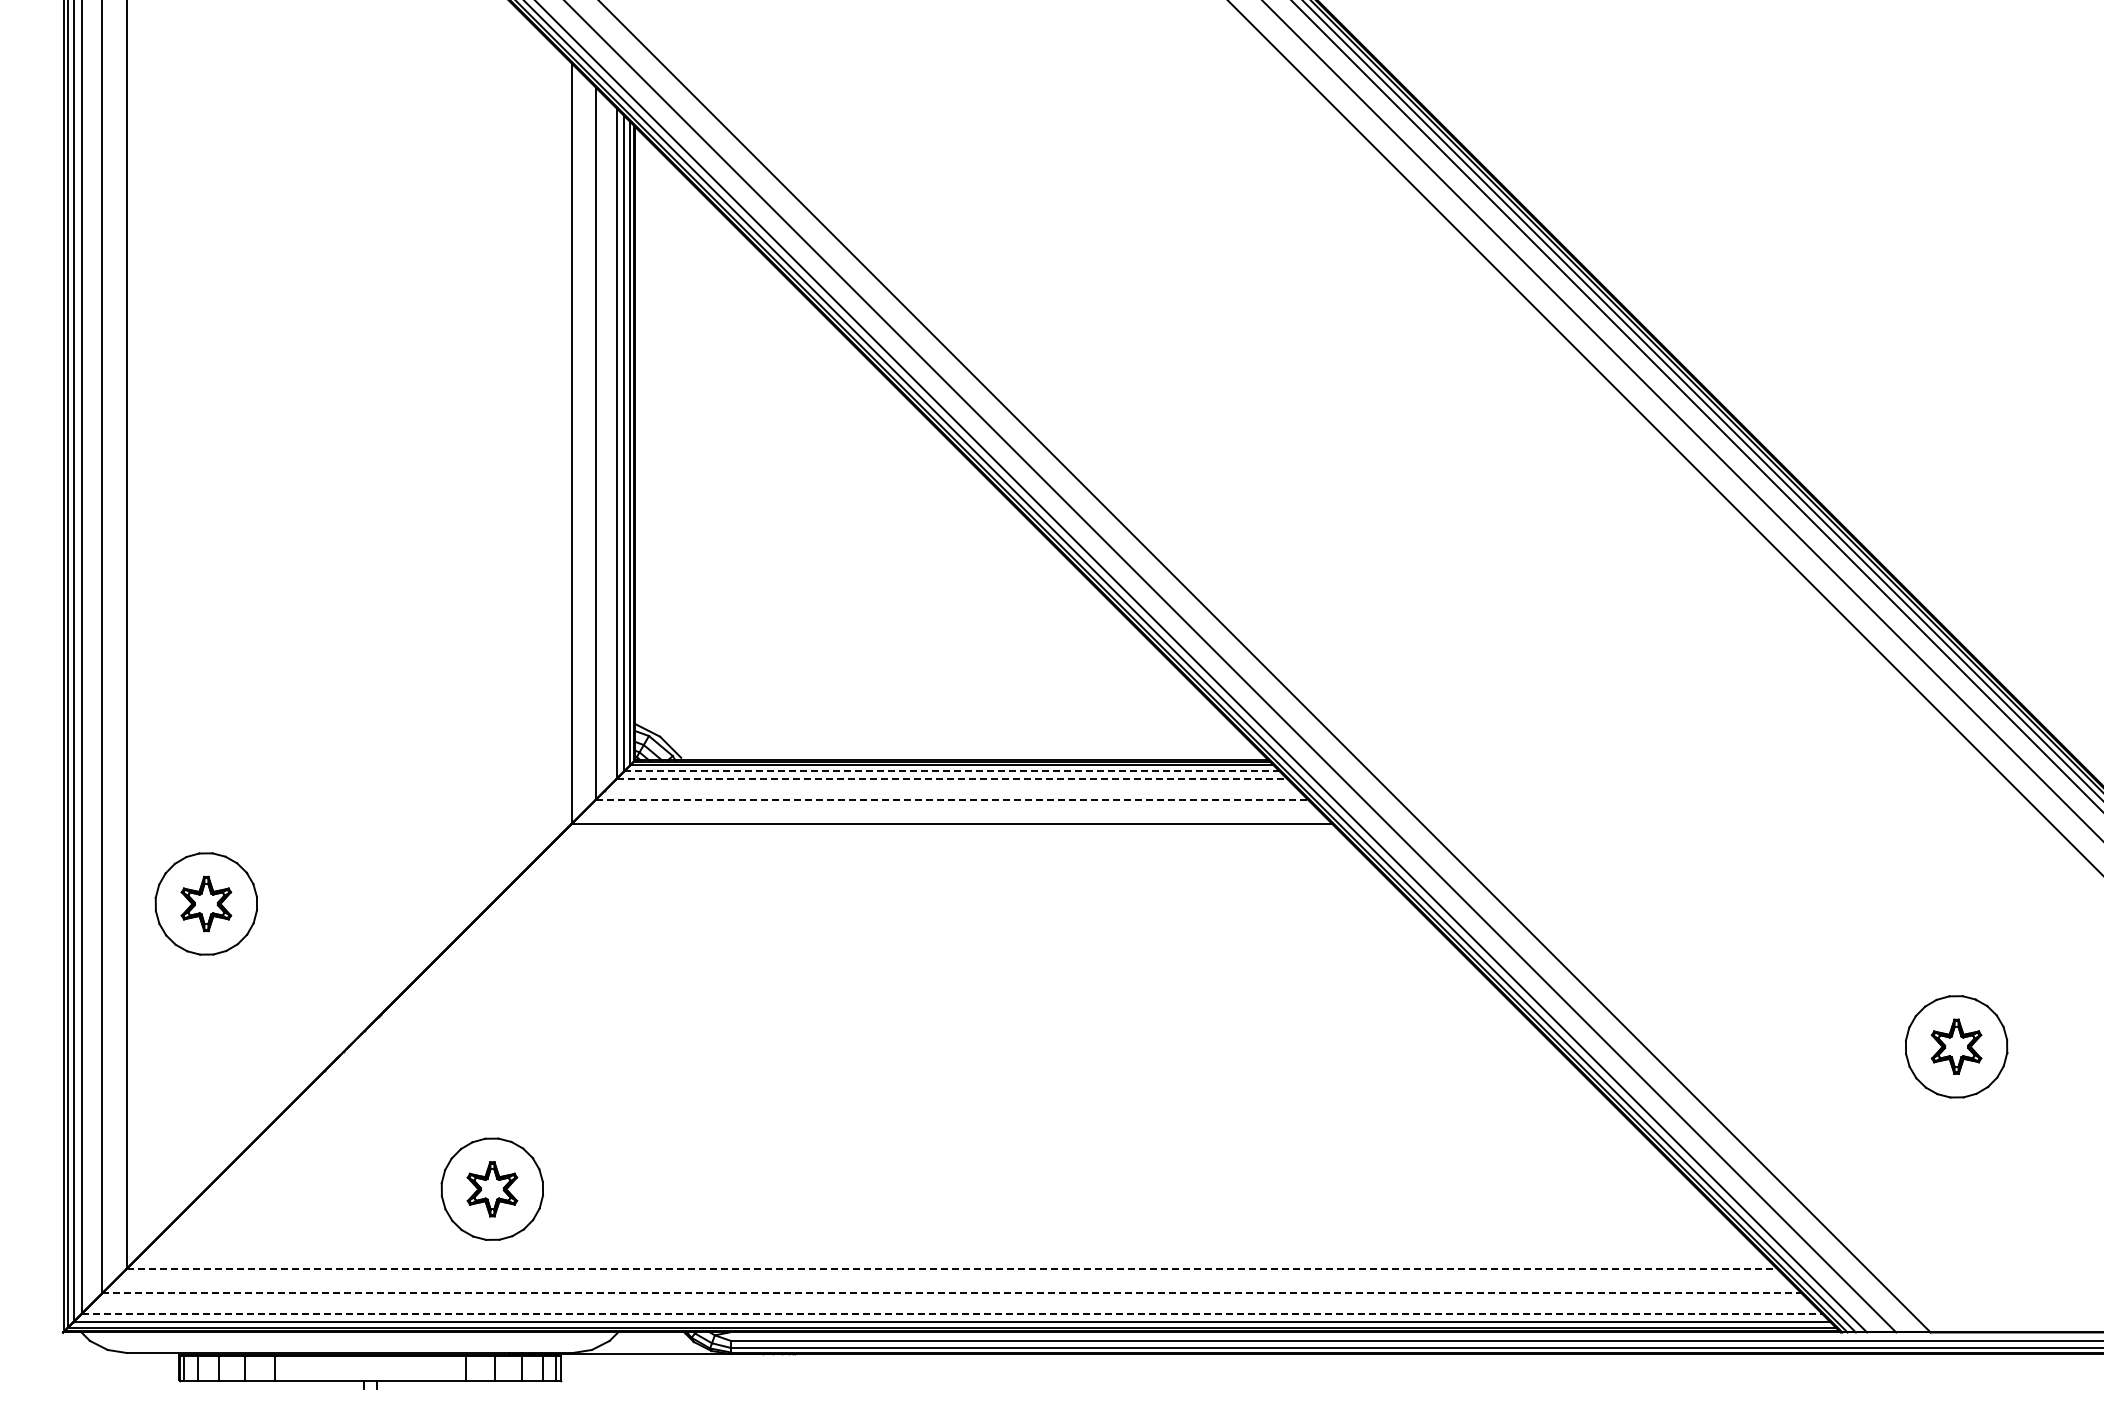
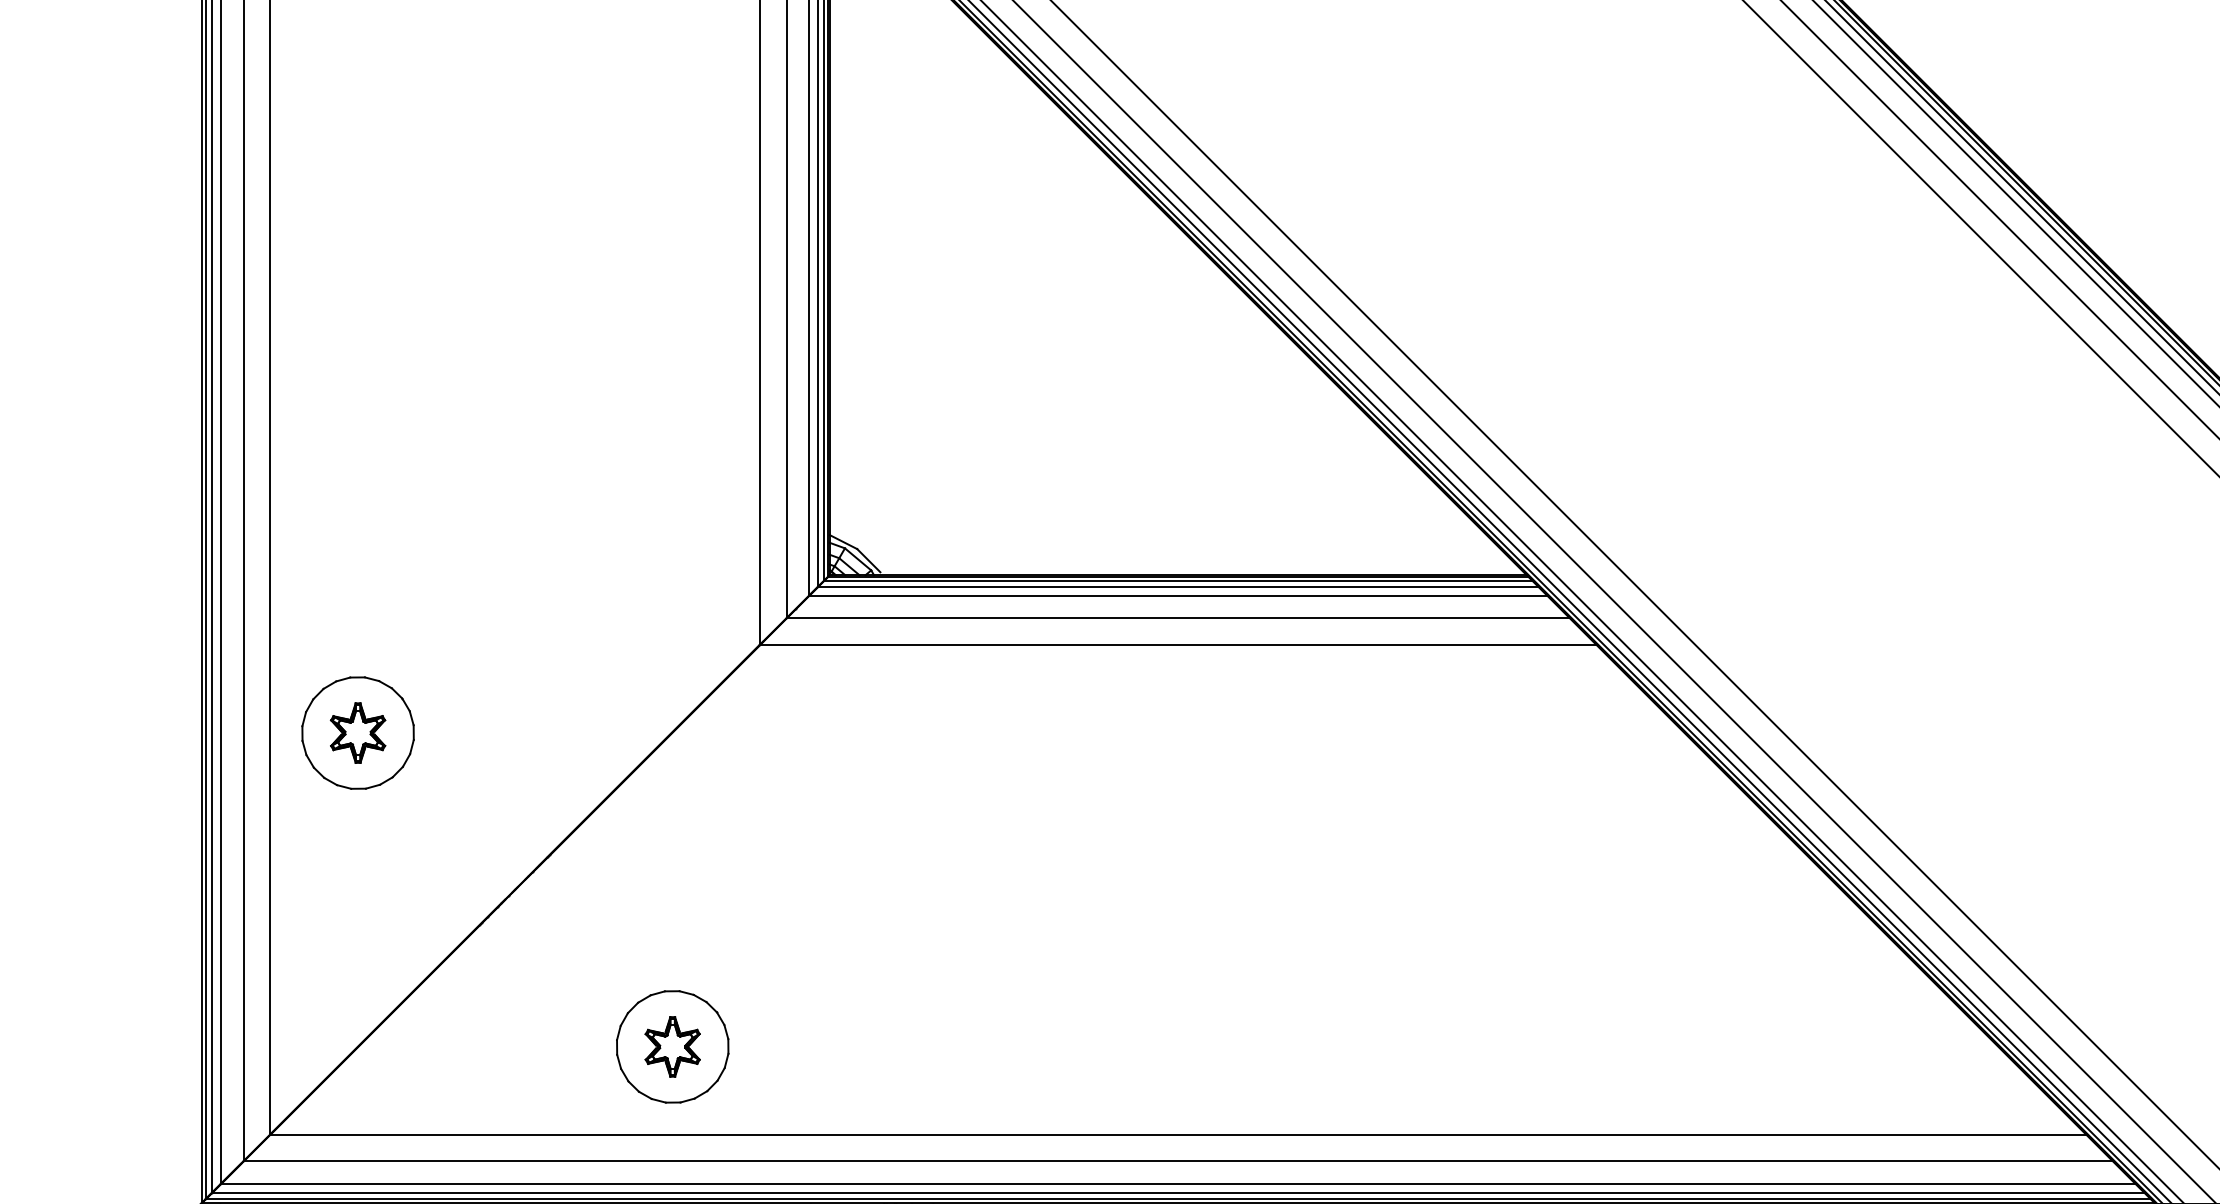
line: (952, 771) -> (1178, 587), dashed -> solid
line: (952, 779) -> (1178, 596), dashed -> solid
line: (952, 799) -> (1178, 618), dashed -> solid
line: (952, 1268) -> (1178, 1134), dashed -> solid
line: (951, 1293) -> (1177, 1161), dashed -> solid
line: (952, 1313) -> (1178, 1183), dashed -> solid

